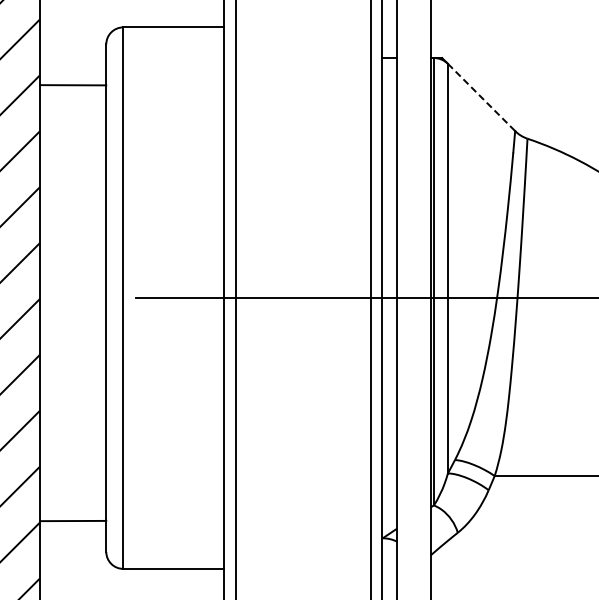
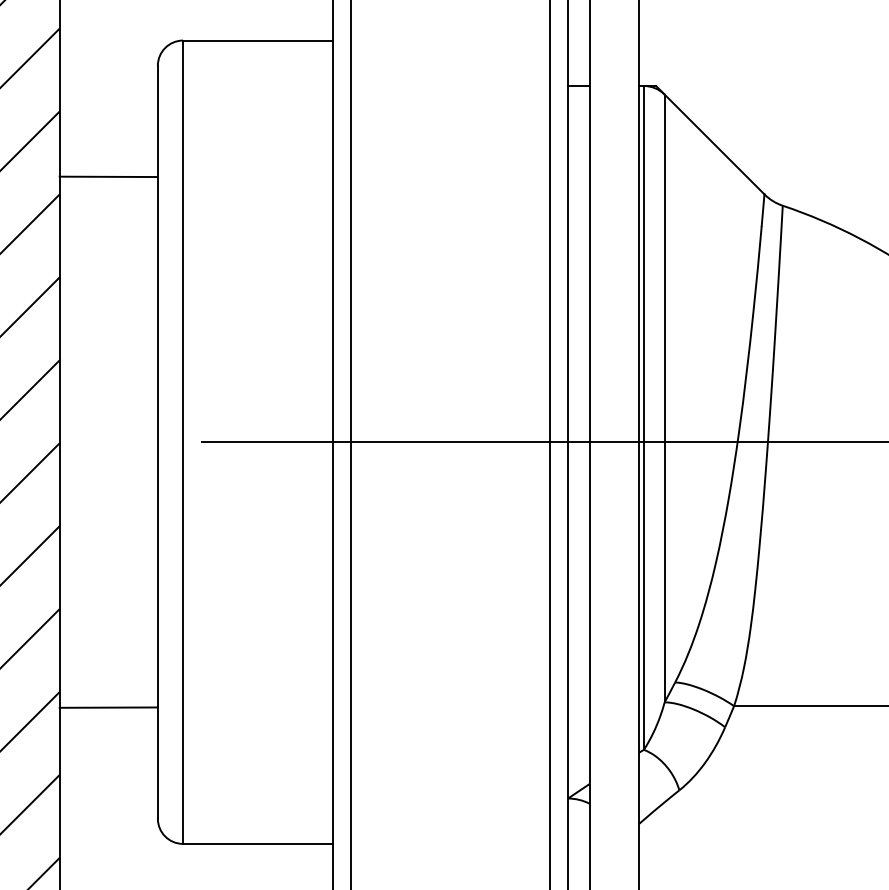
line: (73, 85) -> (109, 177), moved
line: (481, 97) -> (714, 144), dashed -> solid
line: (73, 520) -> (109, 706), moved

